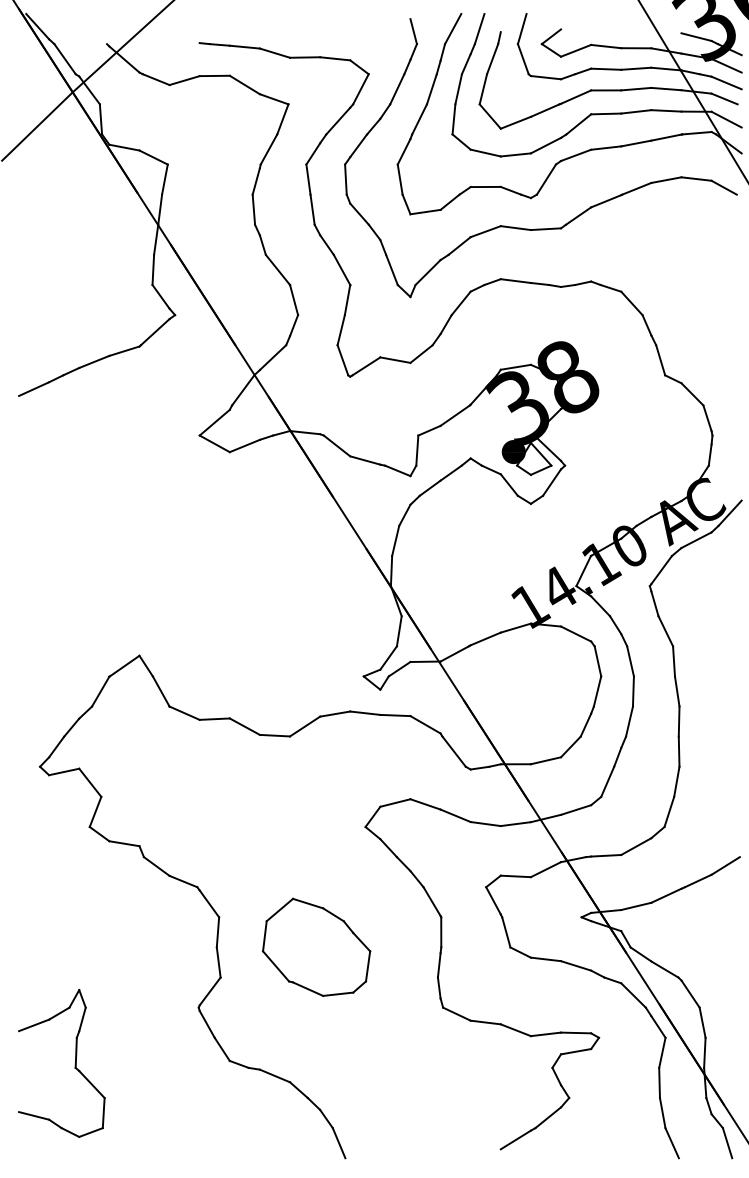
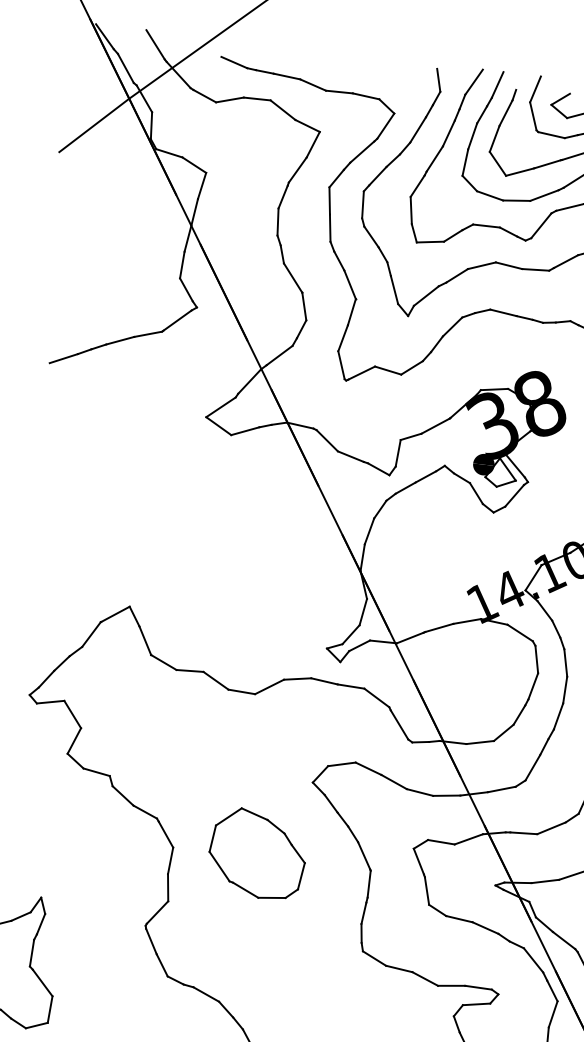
line: (94, 29) -> (155, 45), added
line: (184, 38) -> (234, 62), added
part: (316, 946) -> (257, 853), moved

